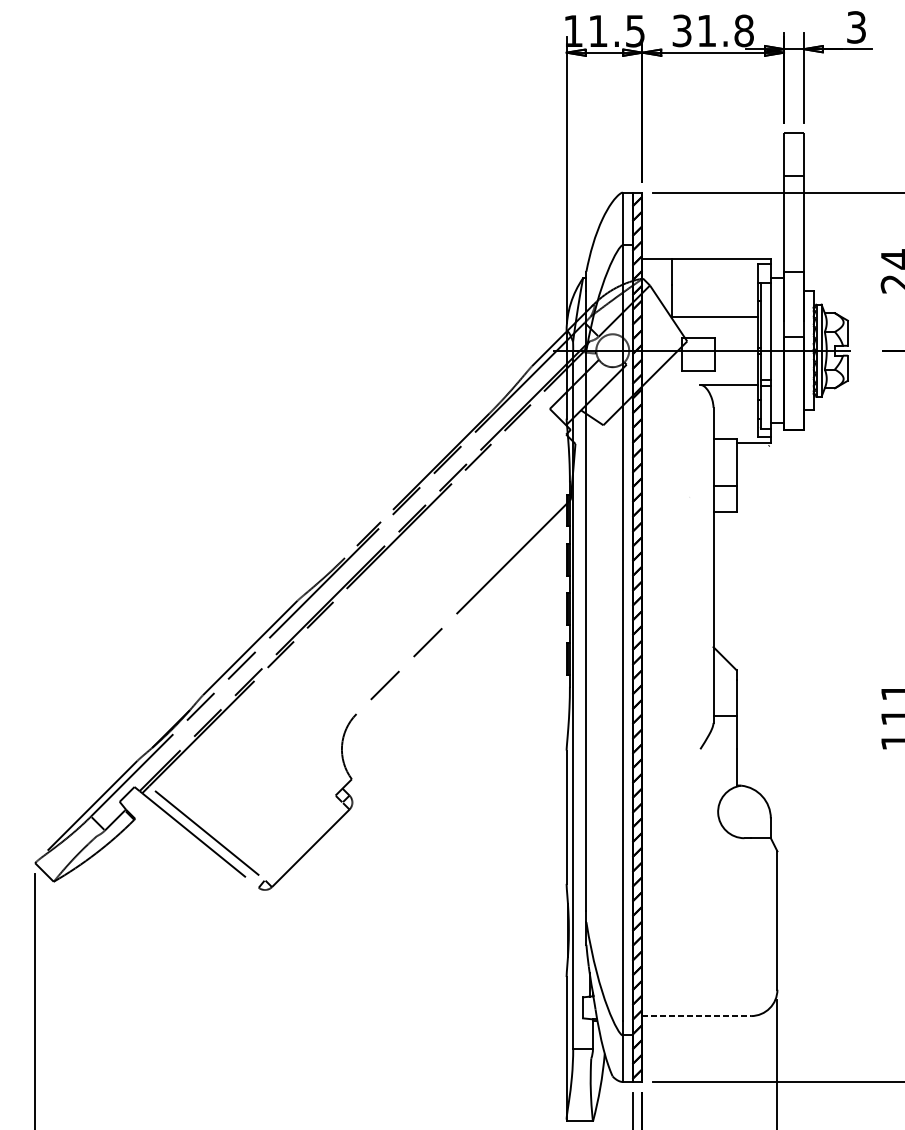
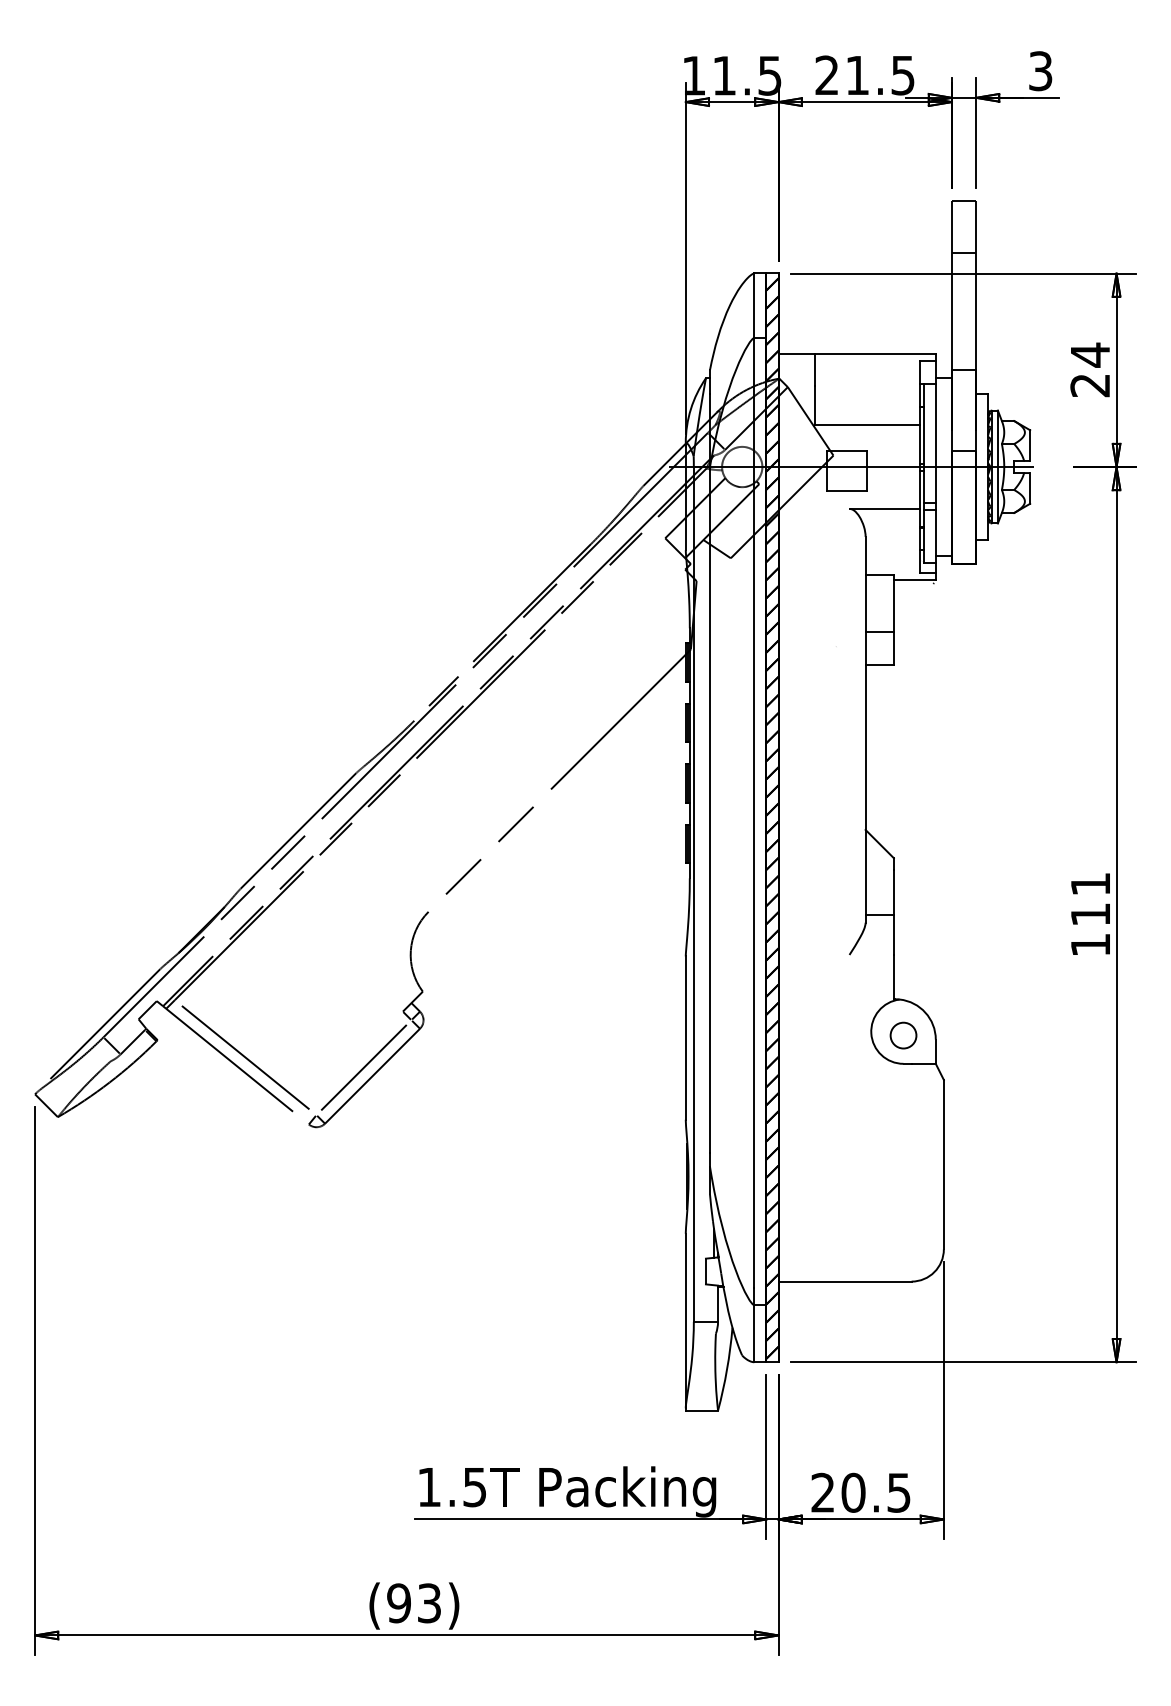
text: (713, 30) -> (865, 75), 31.8 -> 21.5
circle: (744, 815) -> (903, 1035), added
line: (303, 841) -> (363, 1067), added
line: (697, 1016) -> (845, 1281), dashed -> solid

